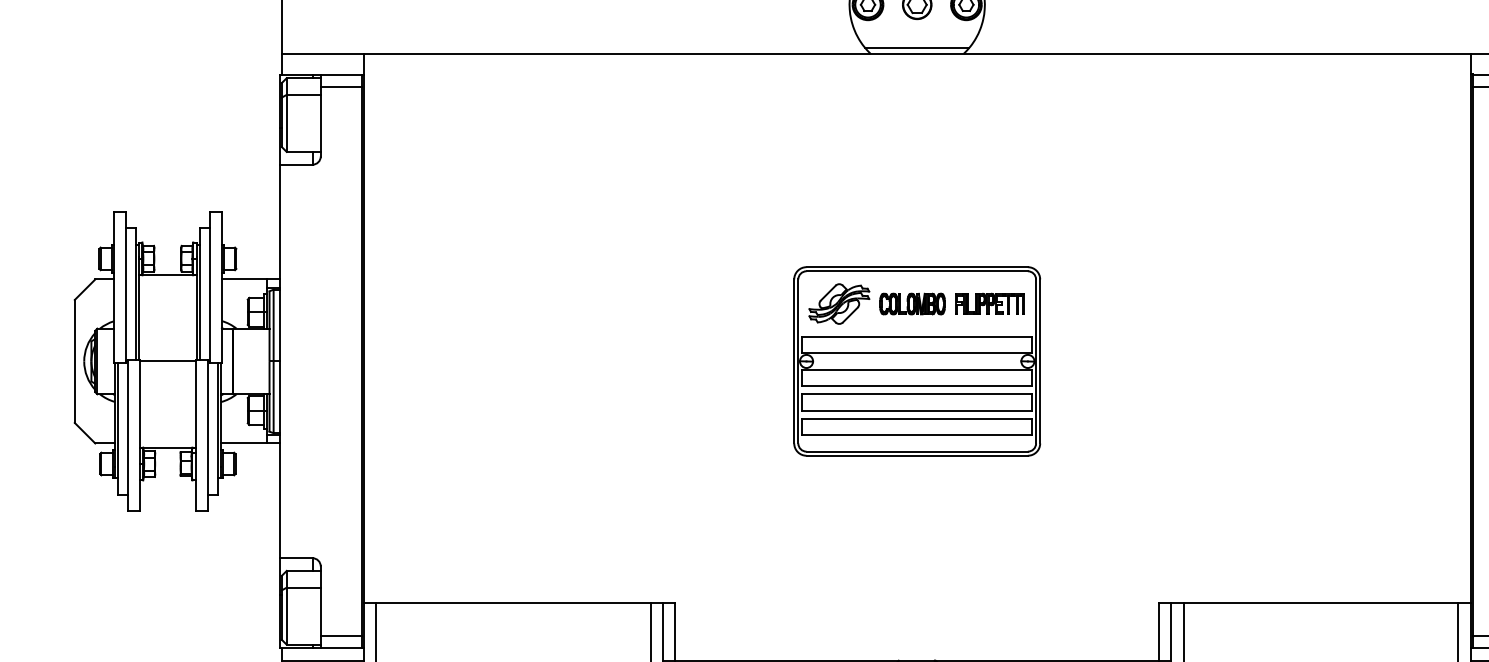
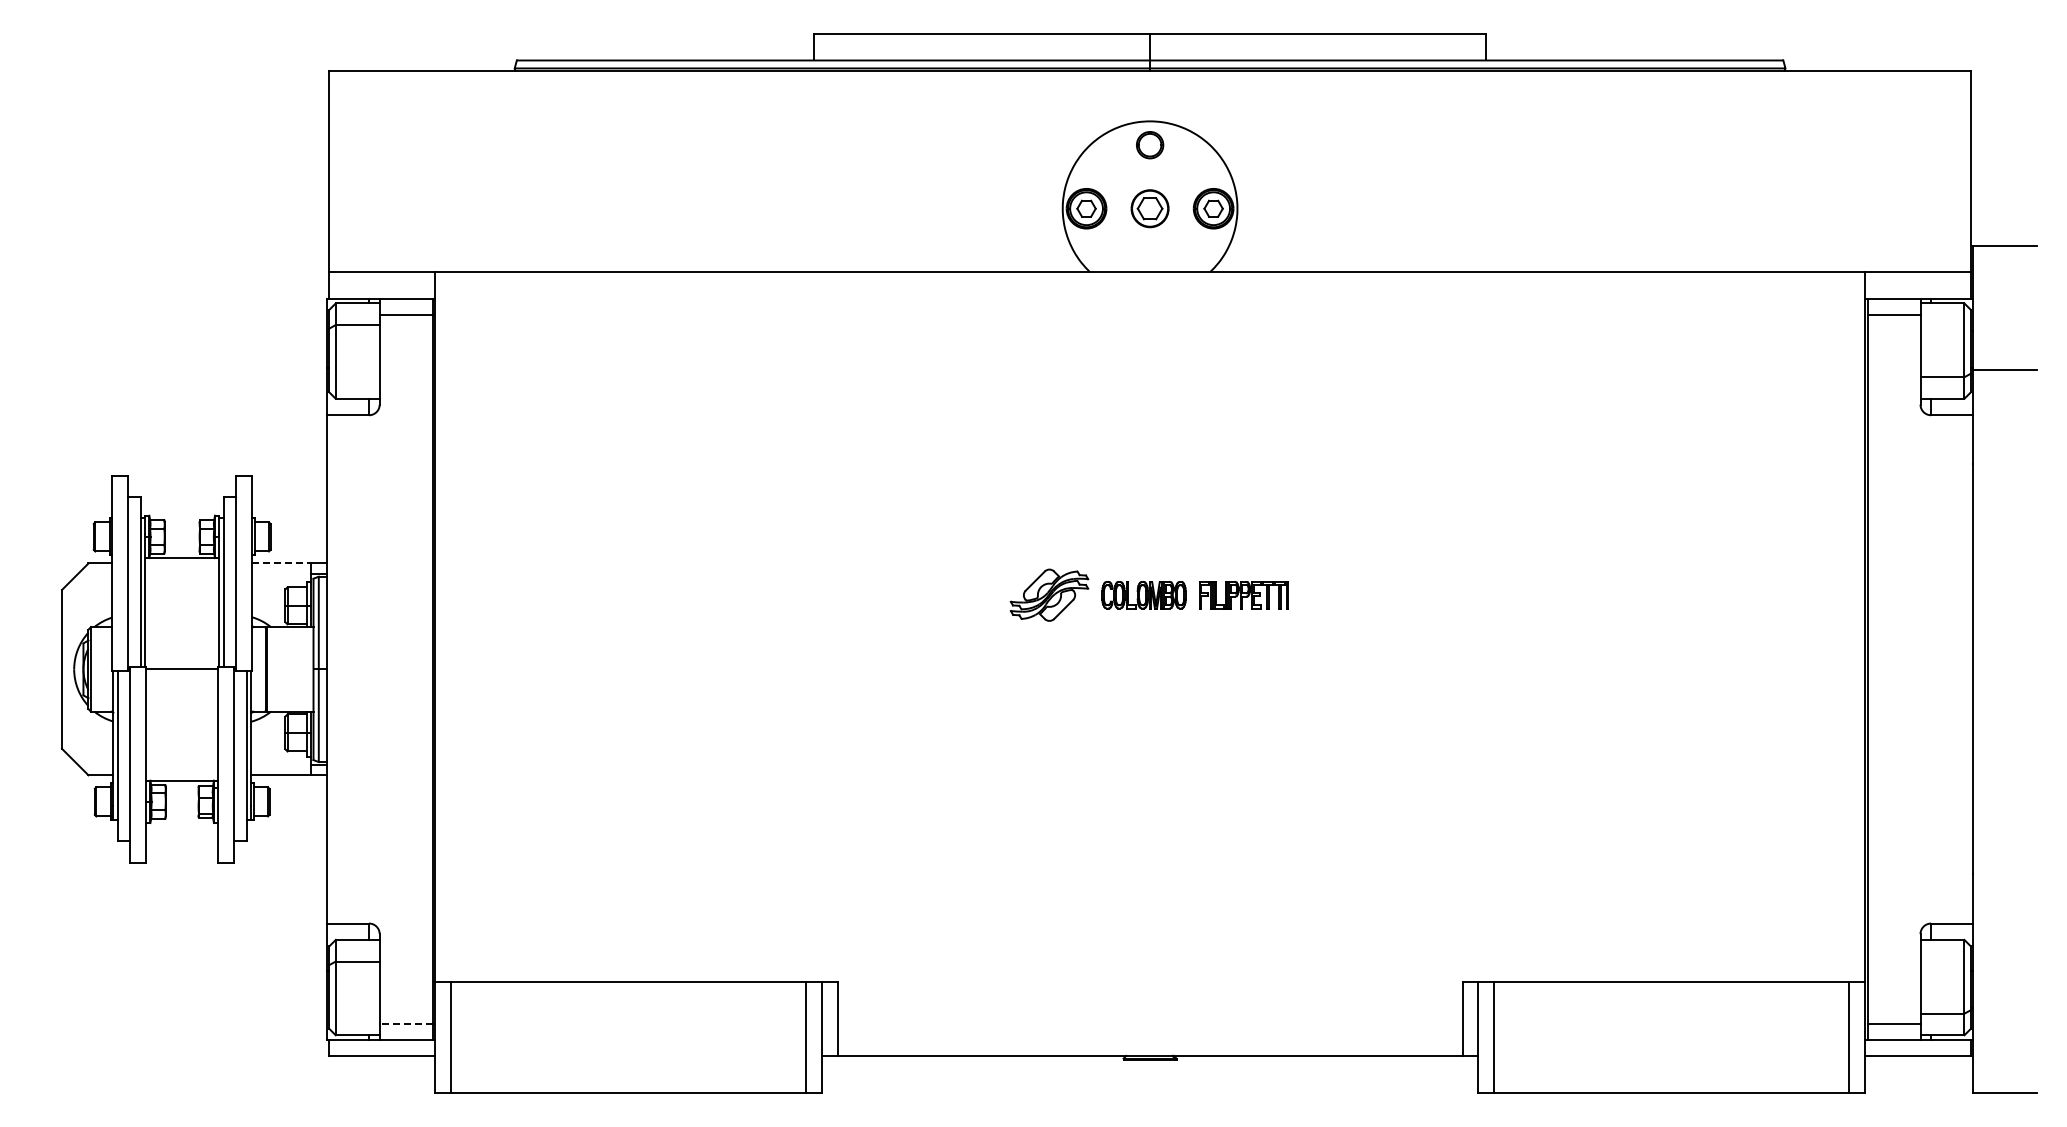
line: (916, 47) -> (1149, 264), removed
line: (244, 279) -> (281, 563), solid -> dashed
part: (916, 360) -> (1149, 668), removed
line: (340, 636) -> (405, 1024), solid -> dashed

